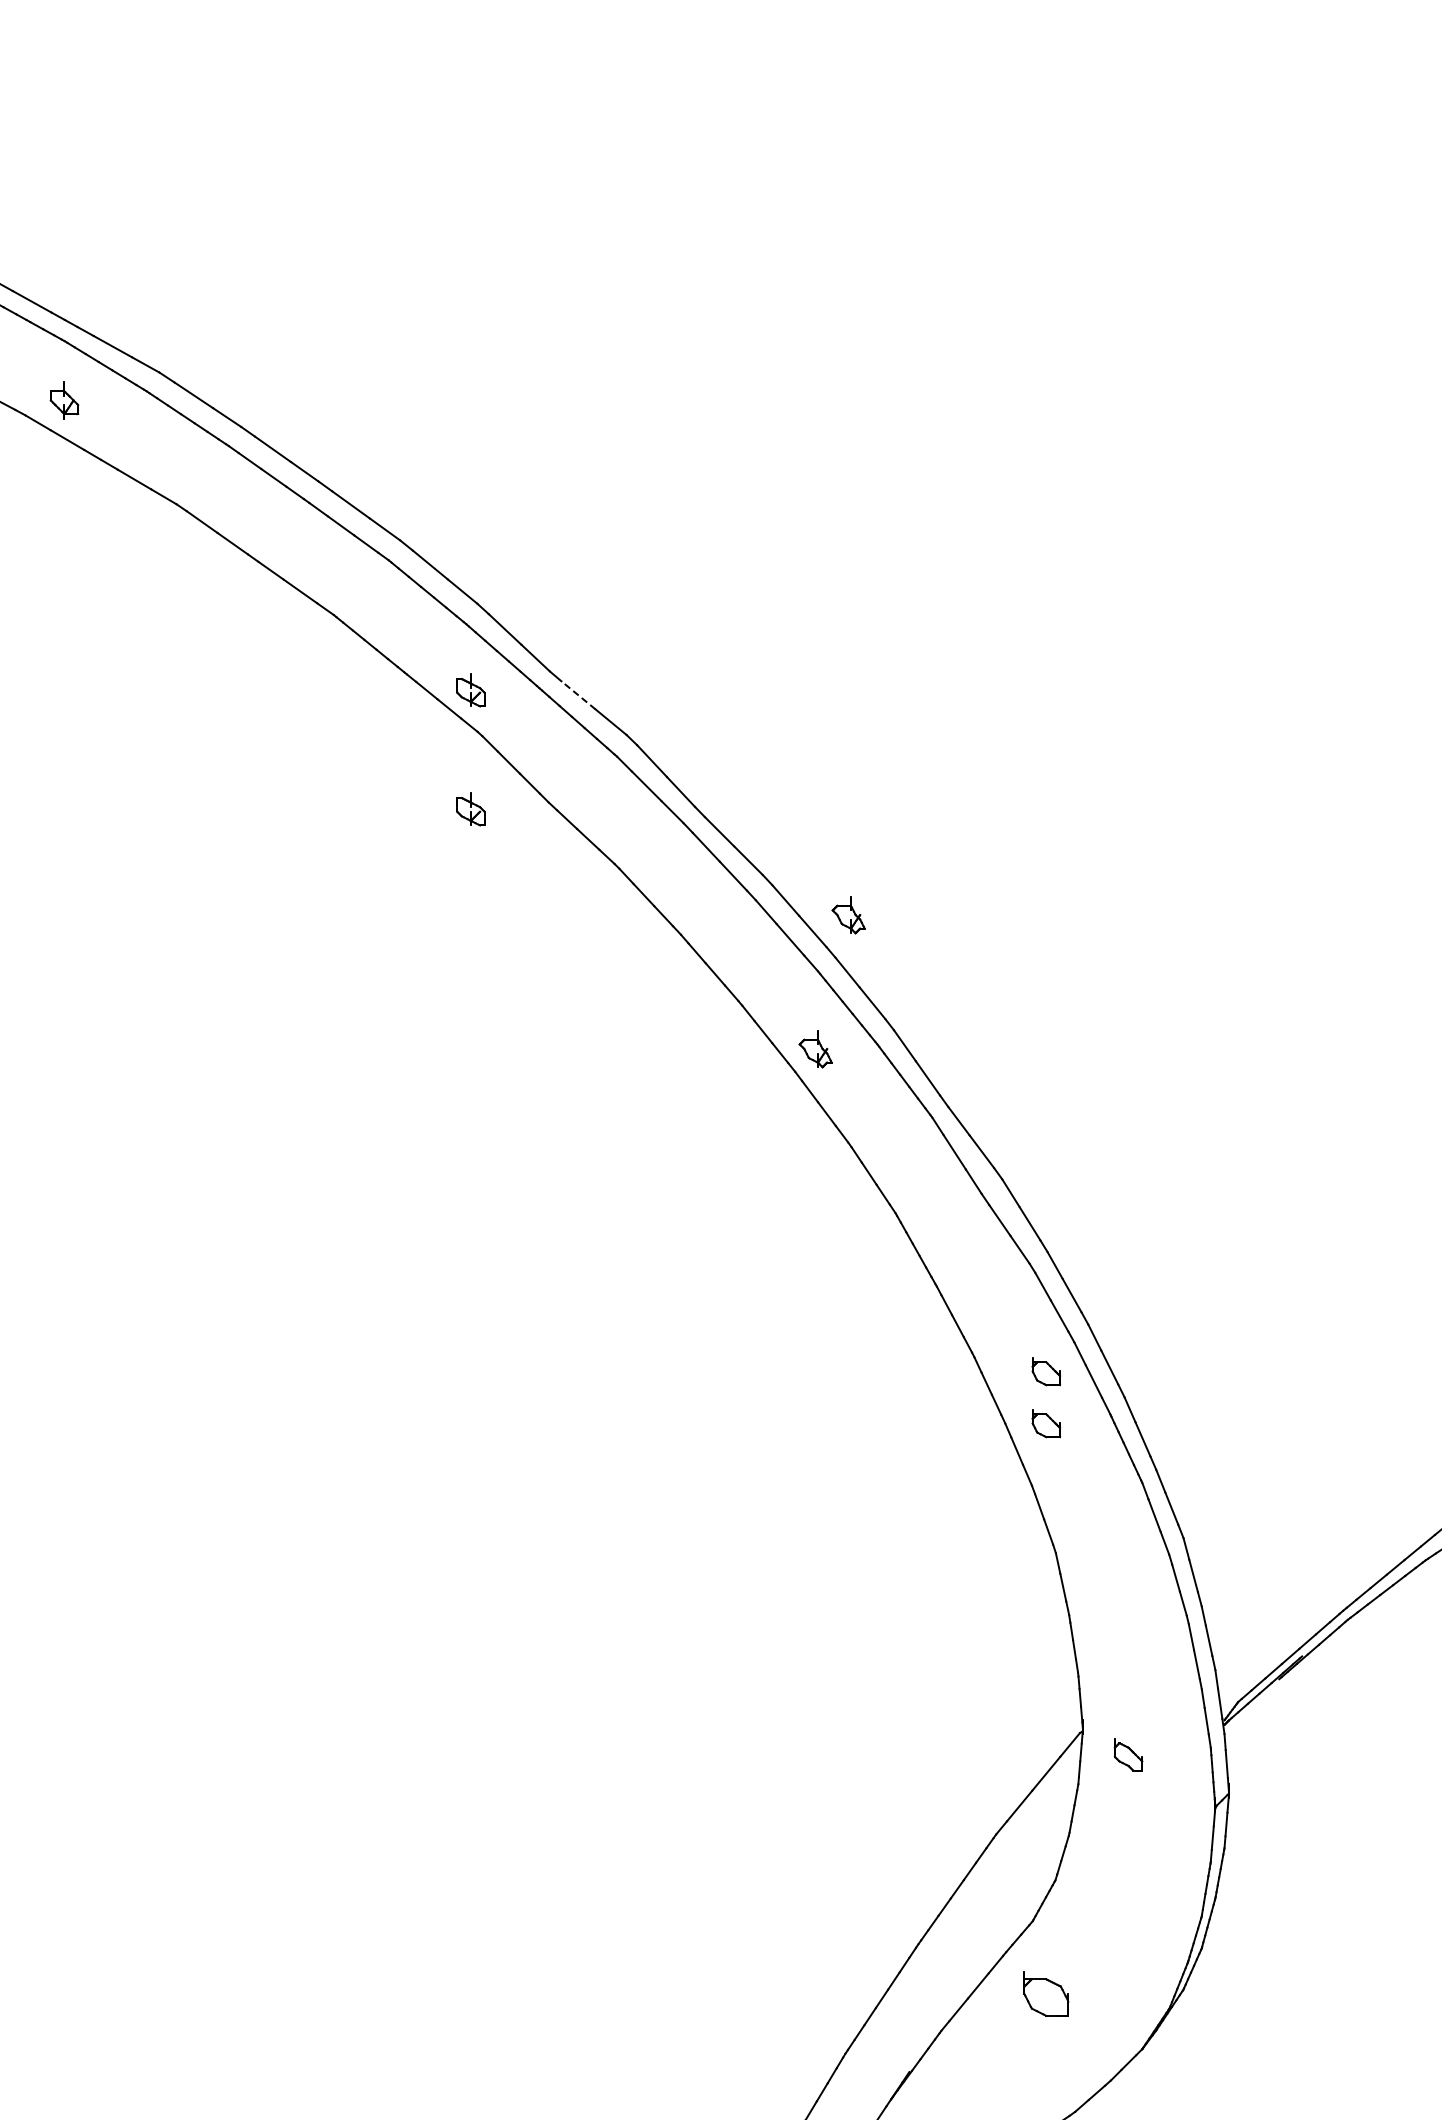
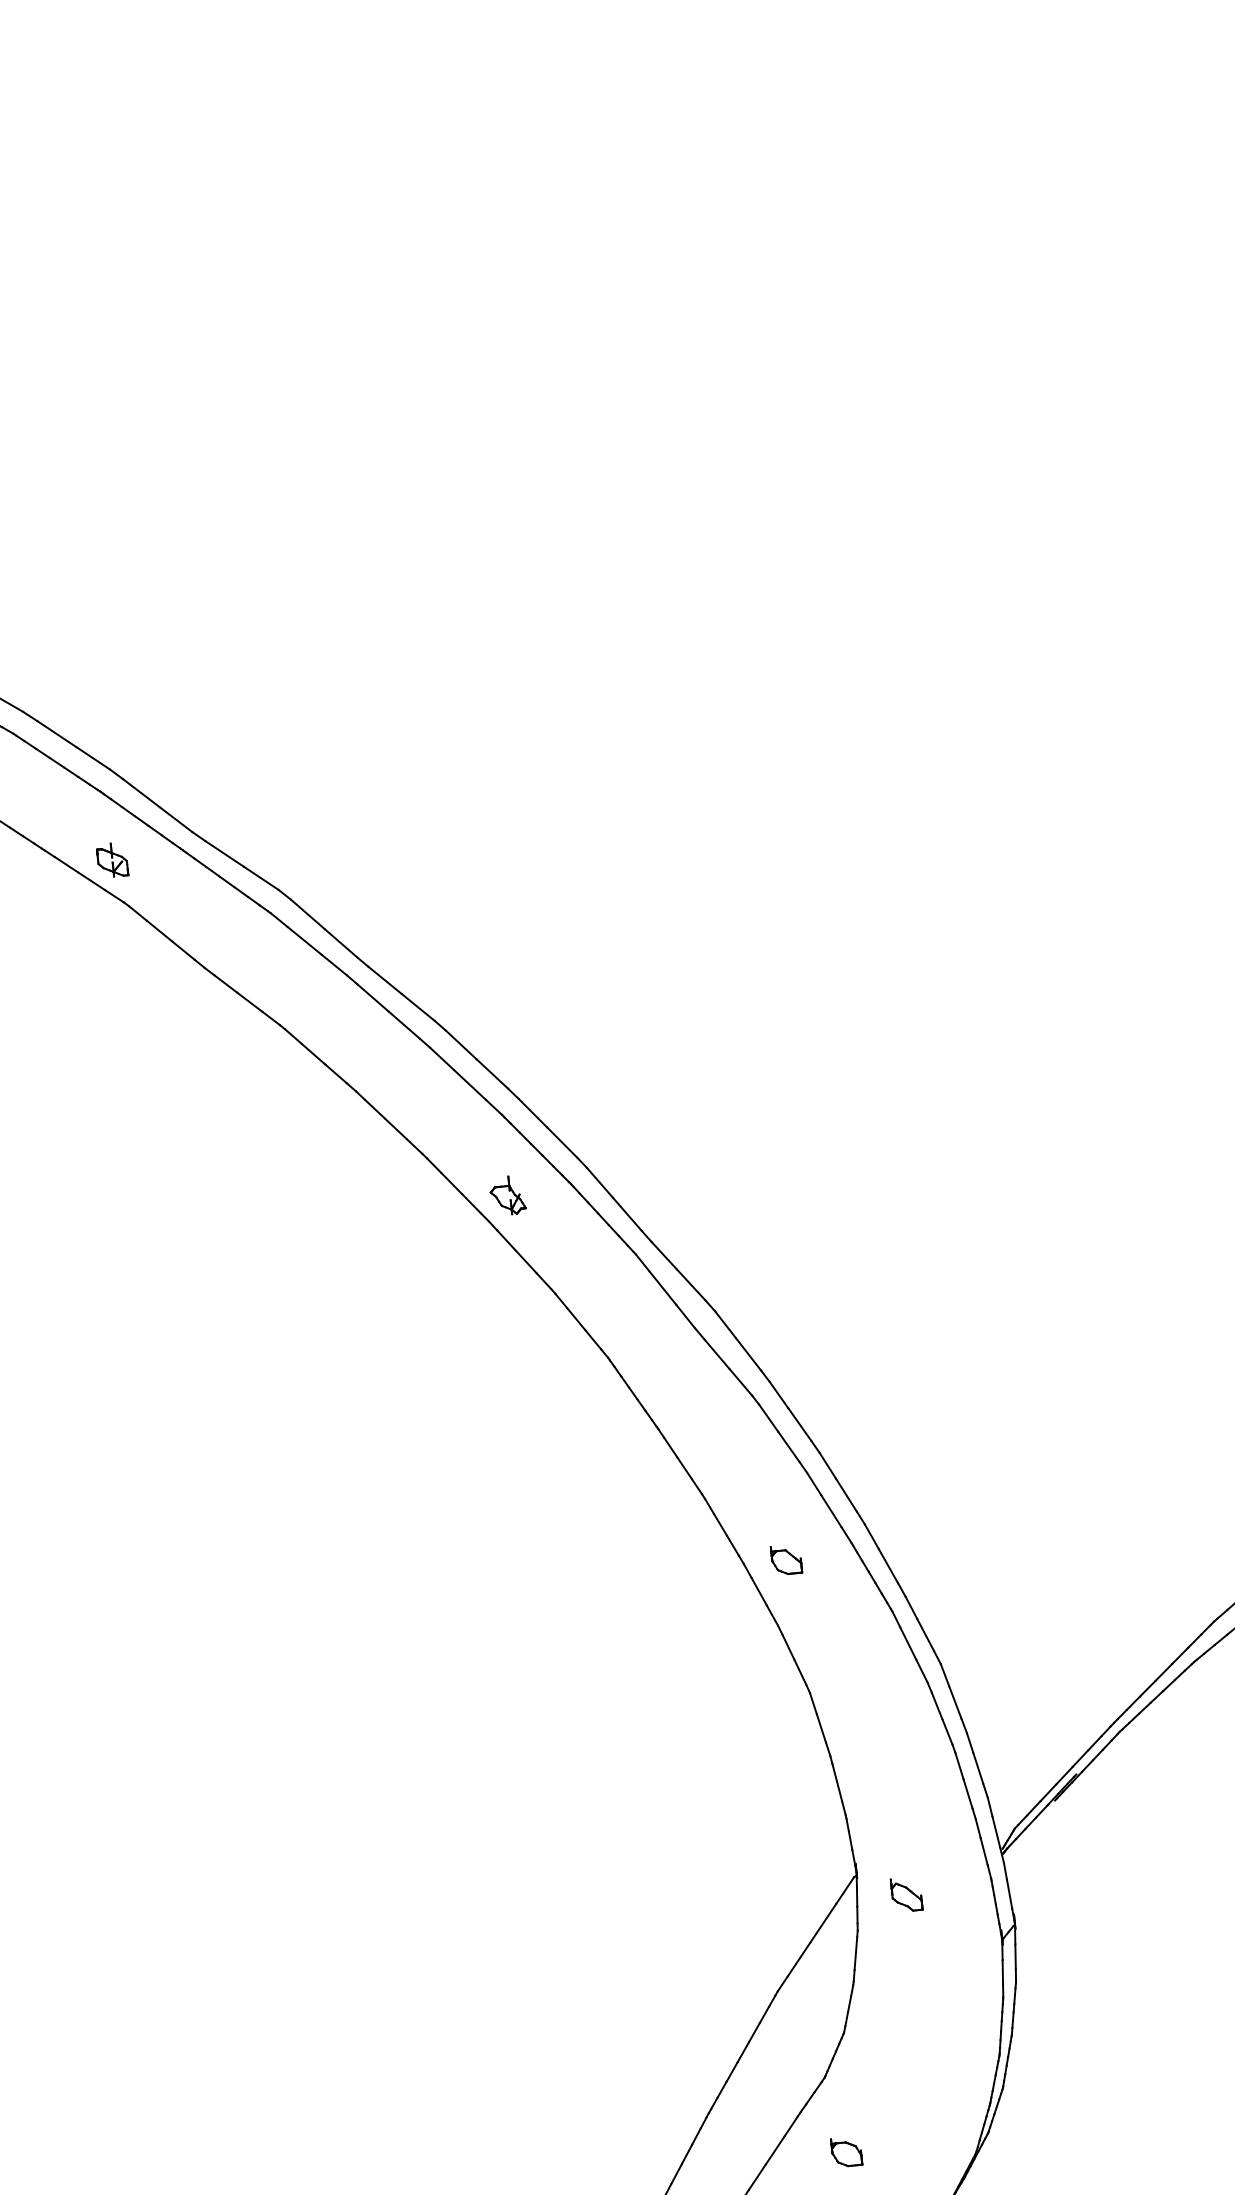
line: (578, 695) -> (224, 853), dashed -> solid
part: (470, 809) -> (124, 983), removed
part: (848, 915) -> (527, 1053), removed
part: (1046, 1371) -> (781, 1505), removed
part: (1046, 1994) -> (846, 2152), size x0.62

